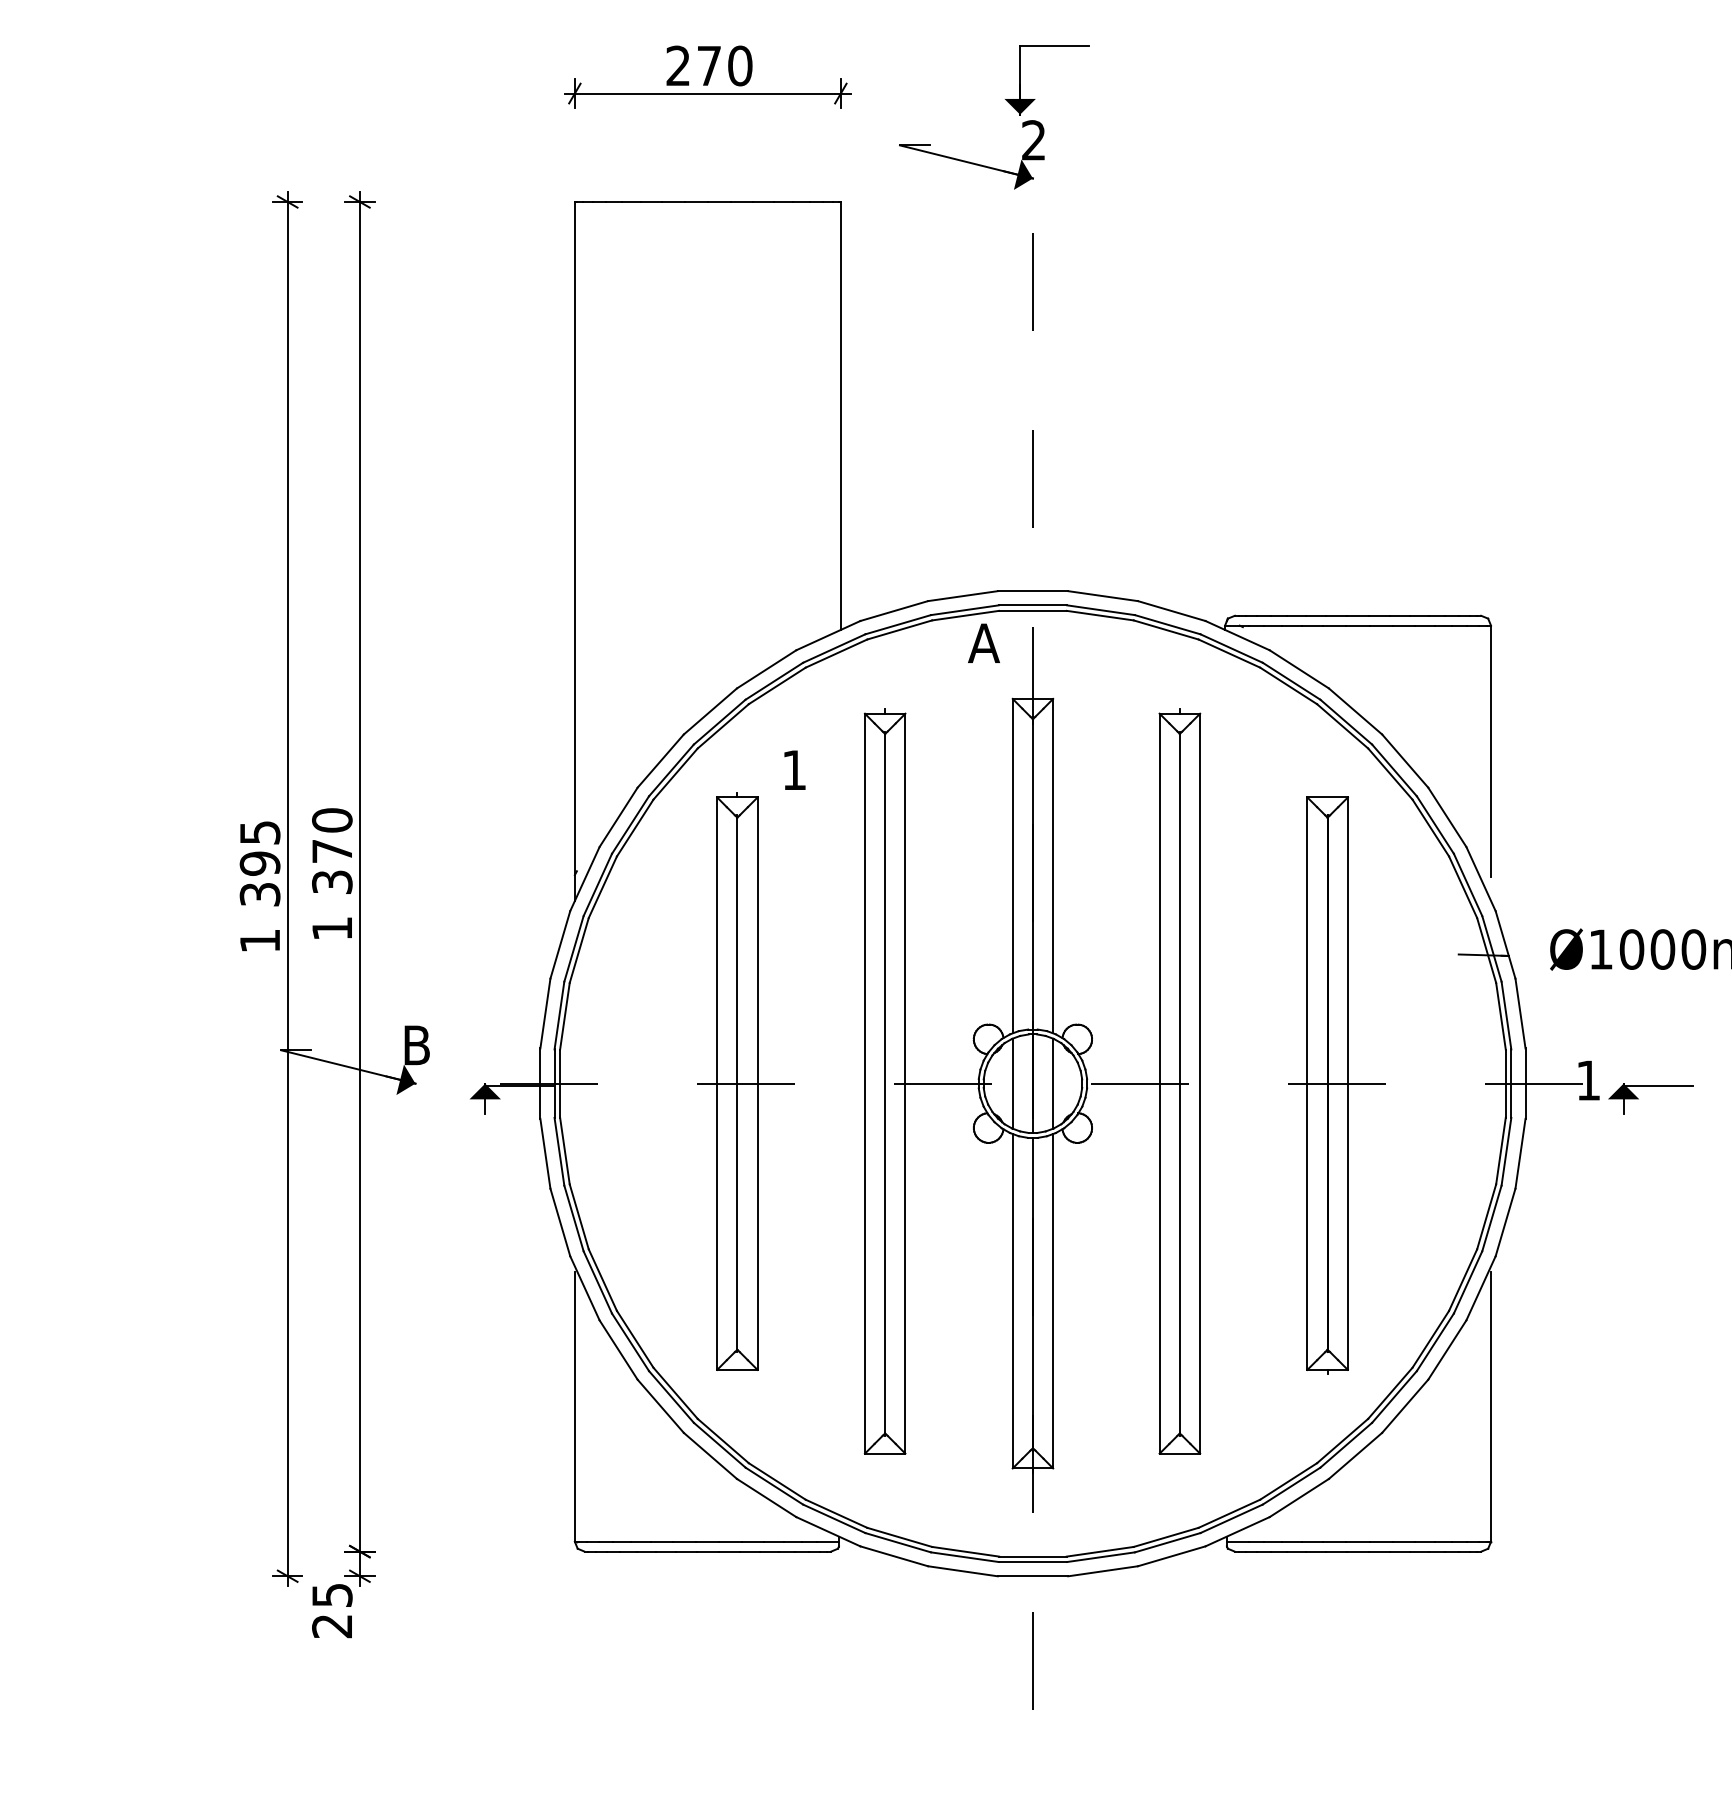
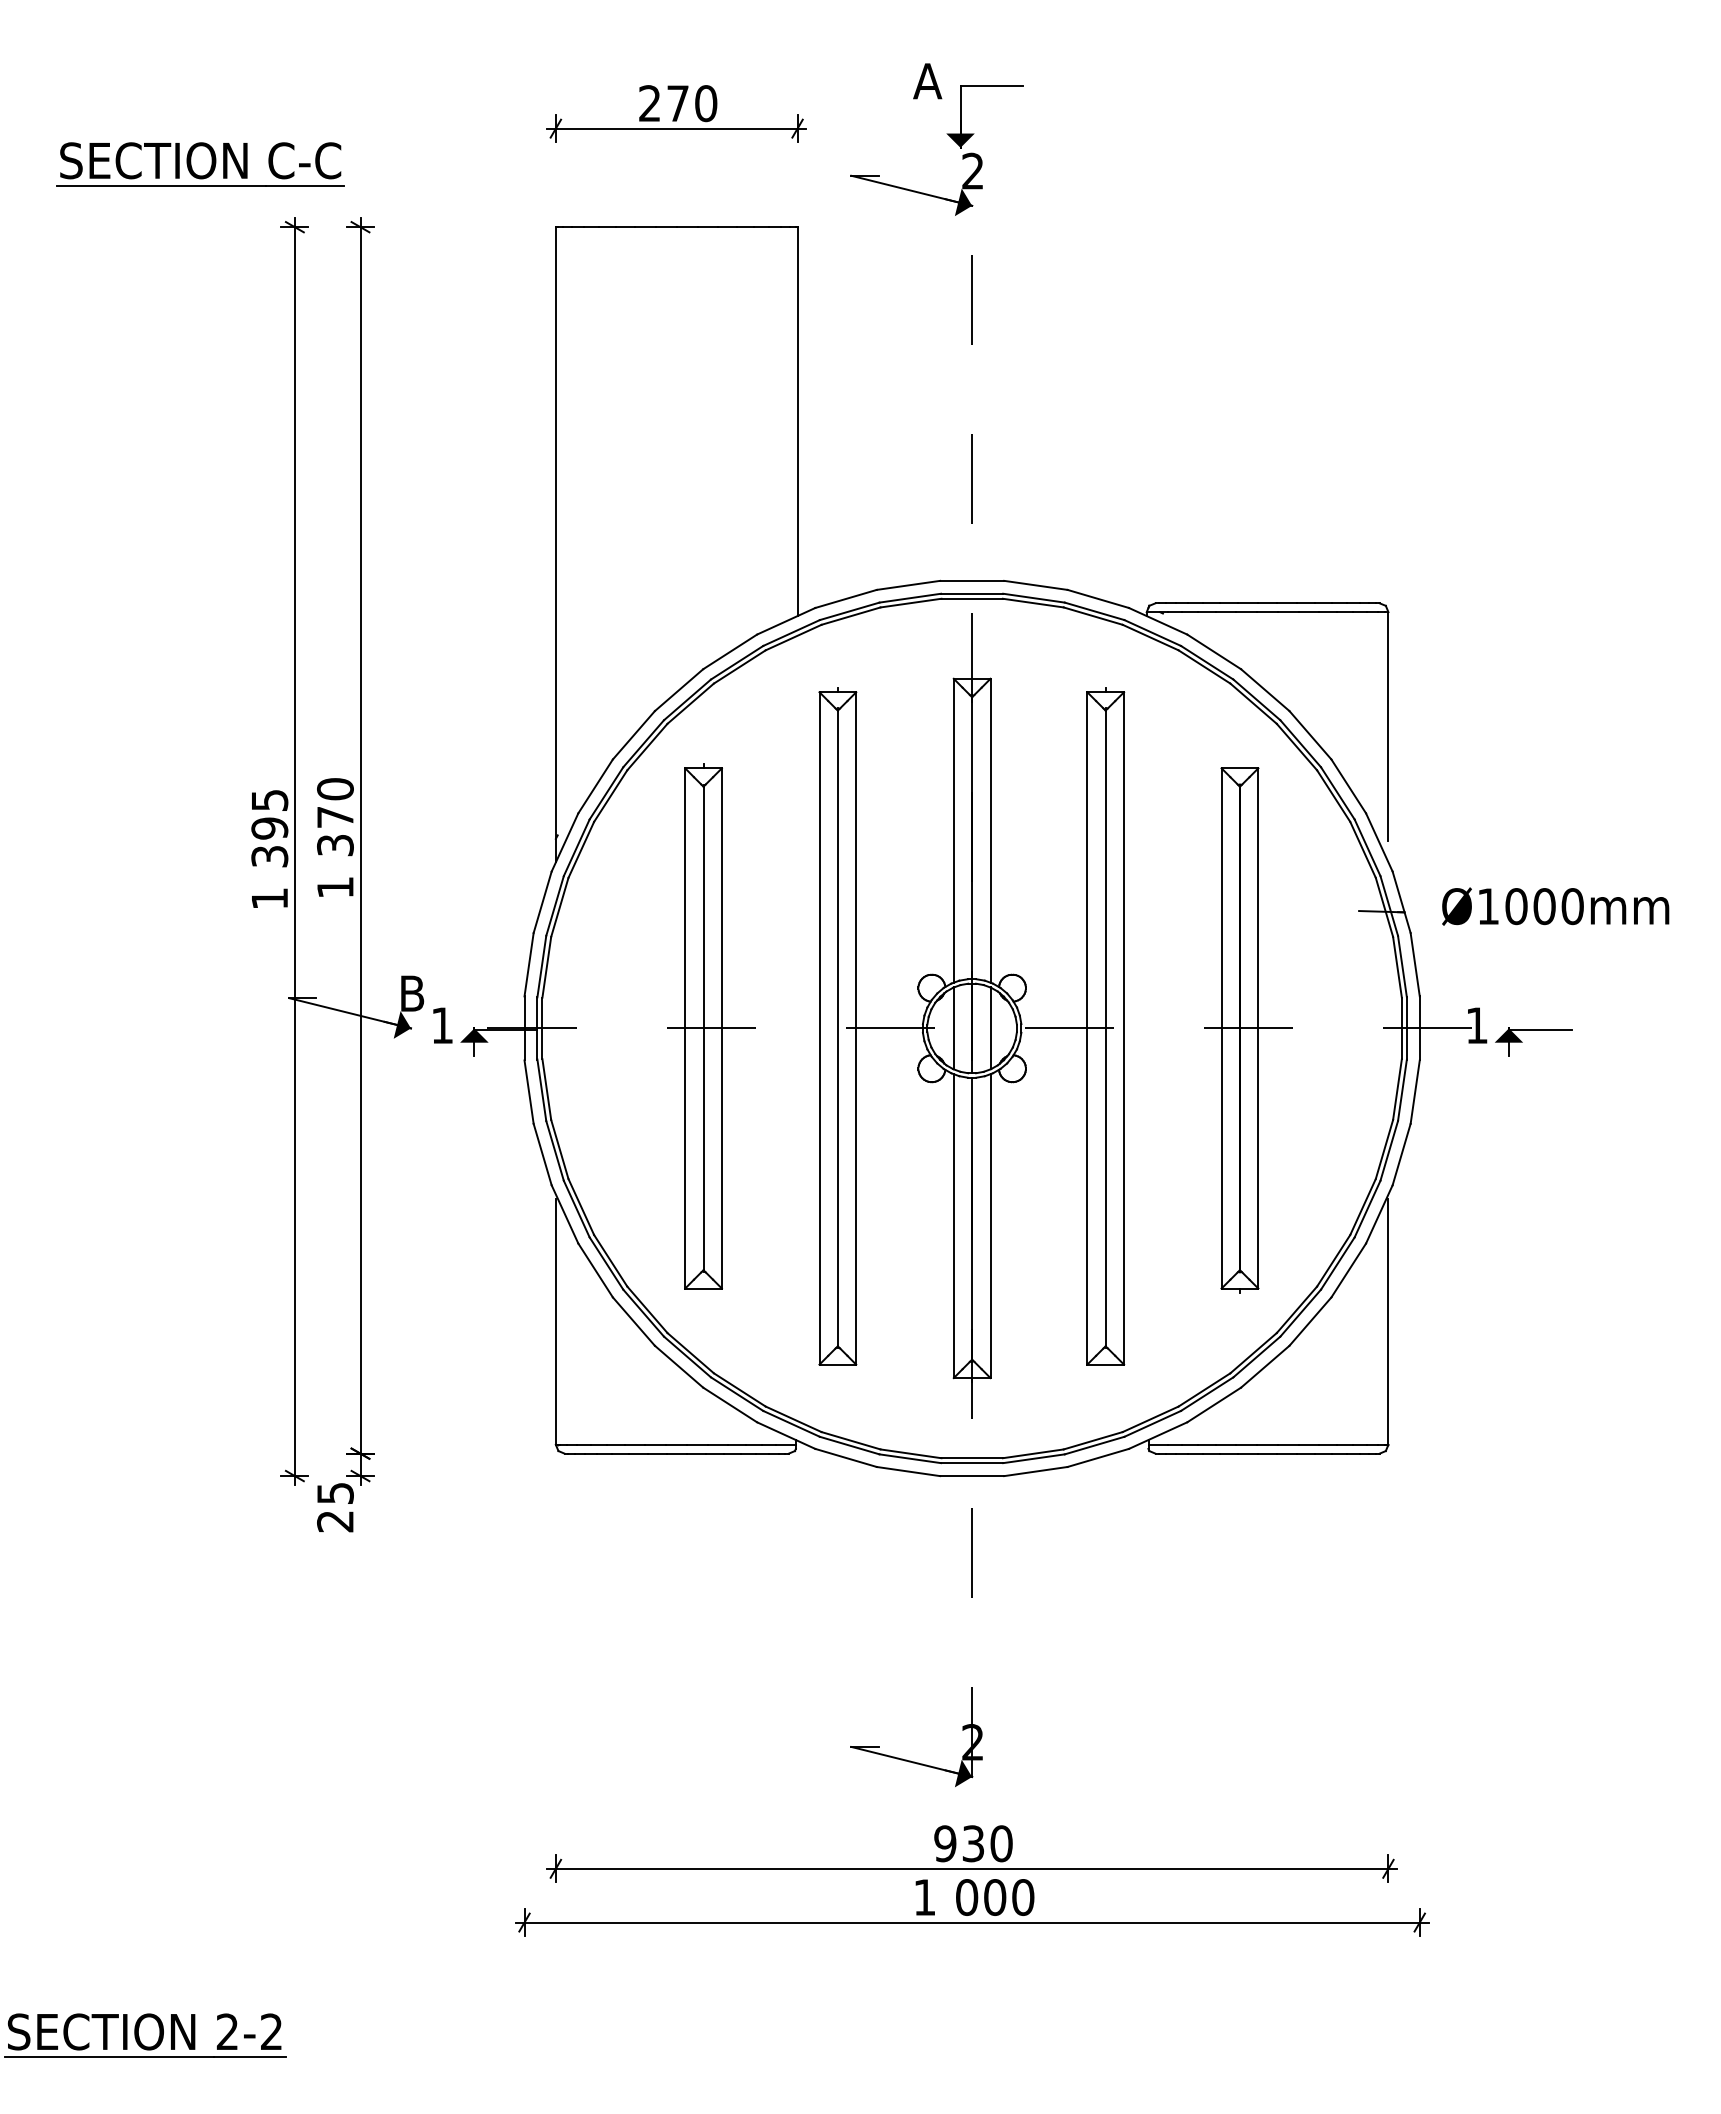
part: (183, 132) -> (200, 164), added
text: (983, 643) -> (927, 81), moved
text: (794, 770) -> (442, 1025), moved

